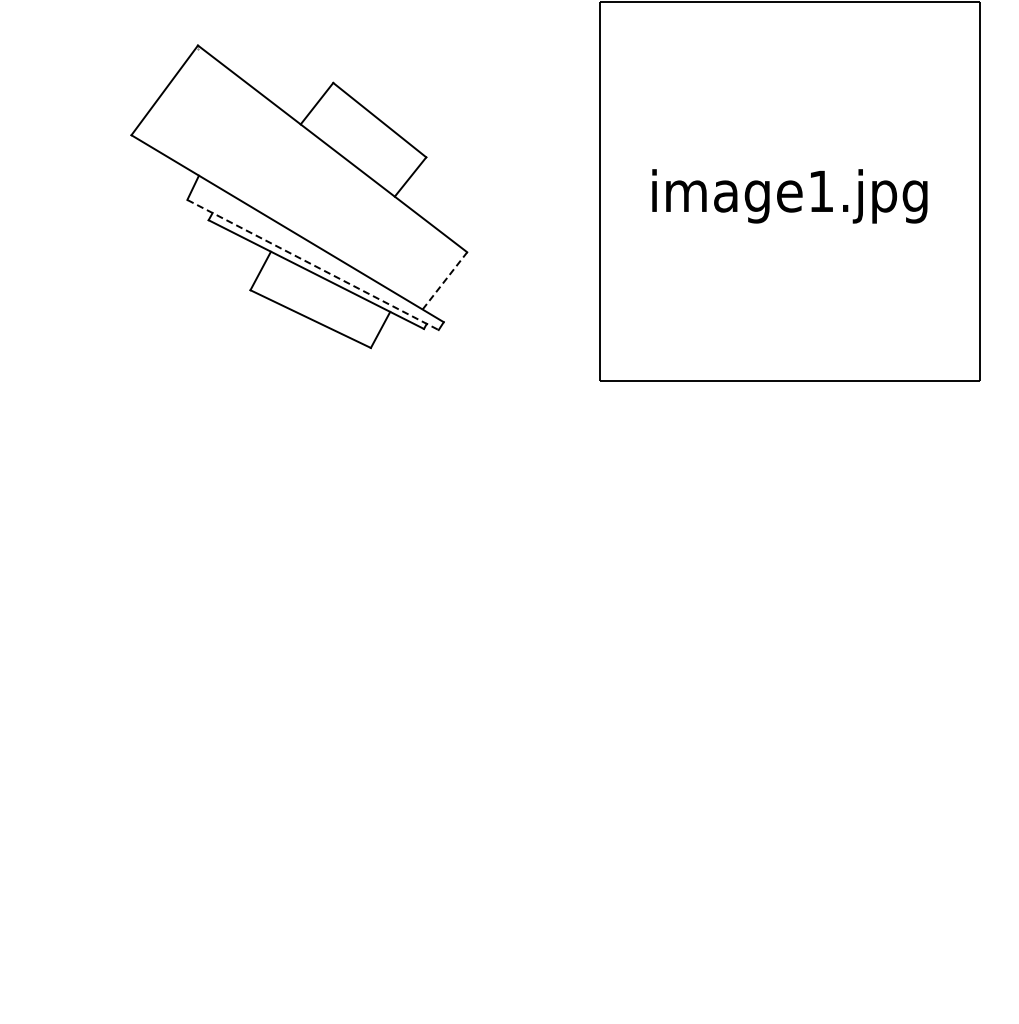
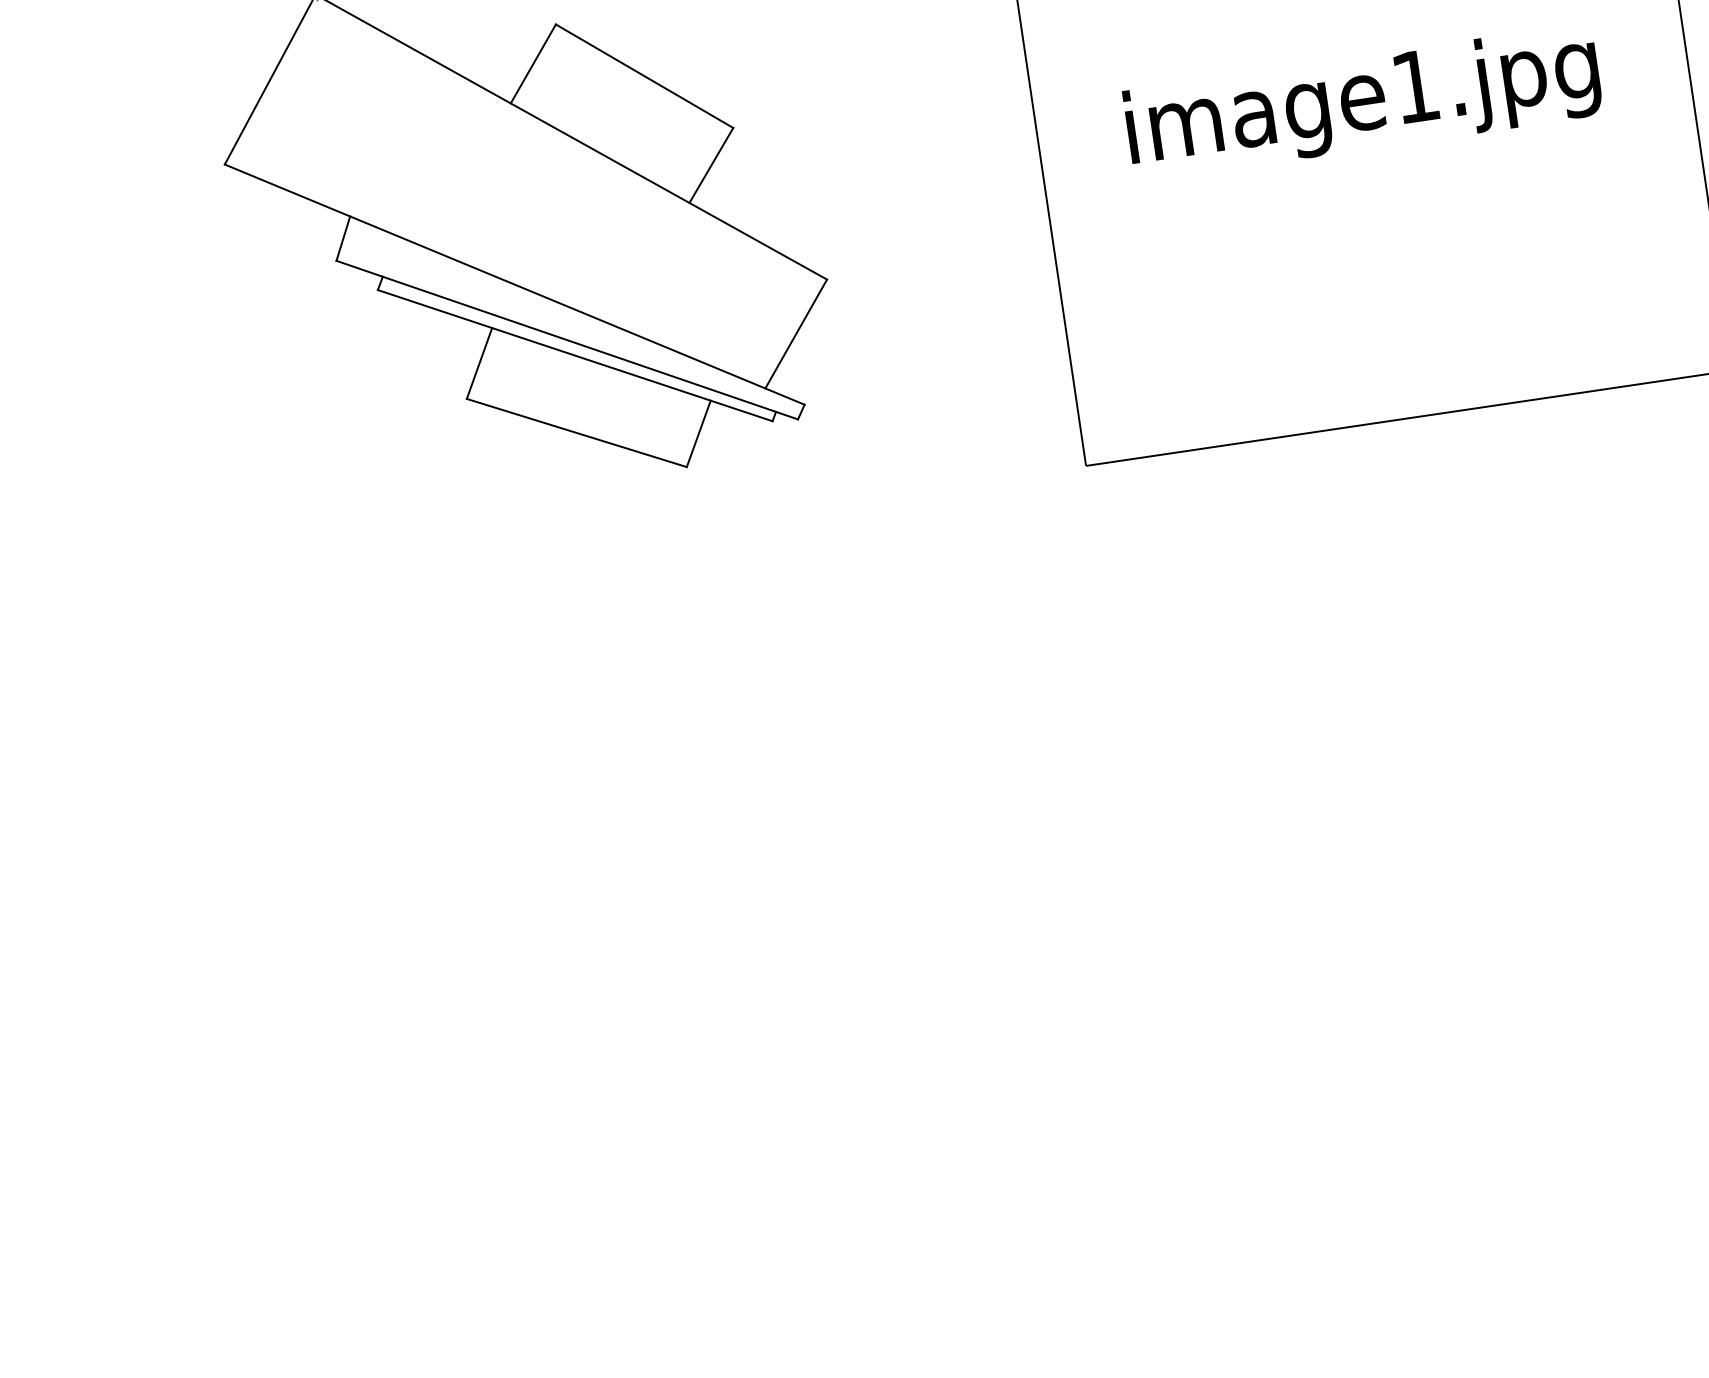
line: (313, 265) -> (568, 340), dashed -> solid
line: (445, 280) -> (797, 333), dashed -> solid

